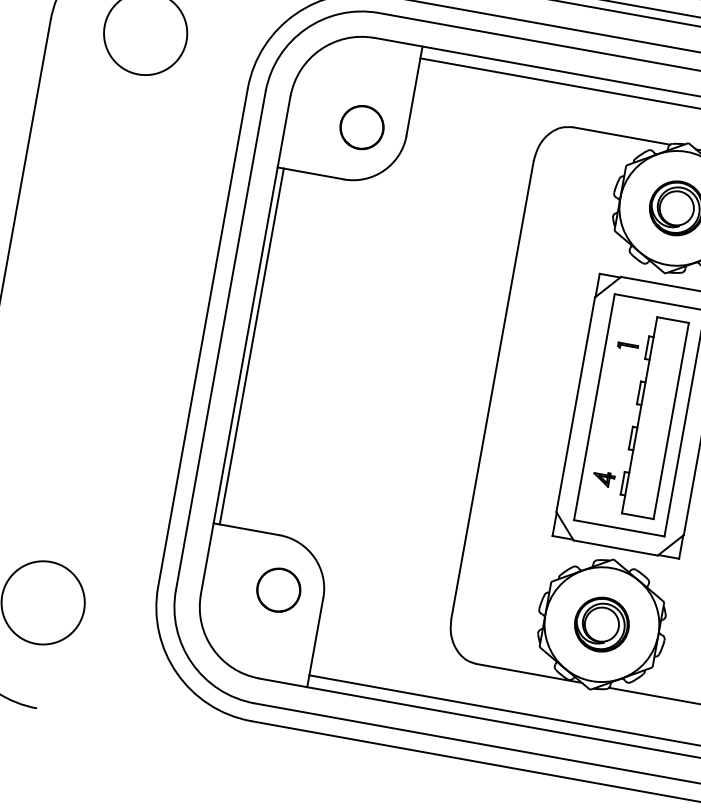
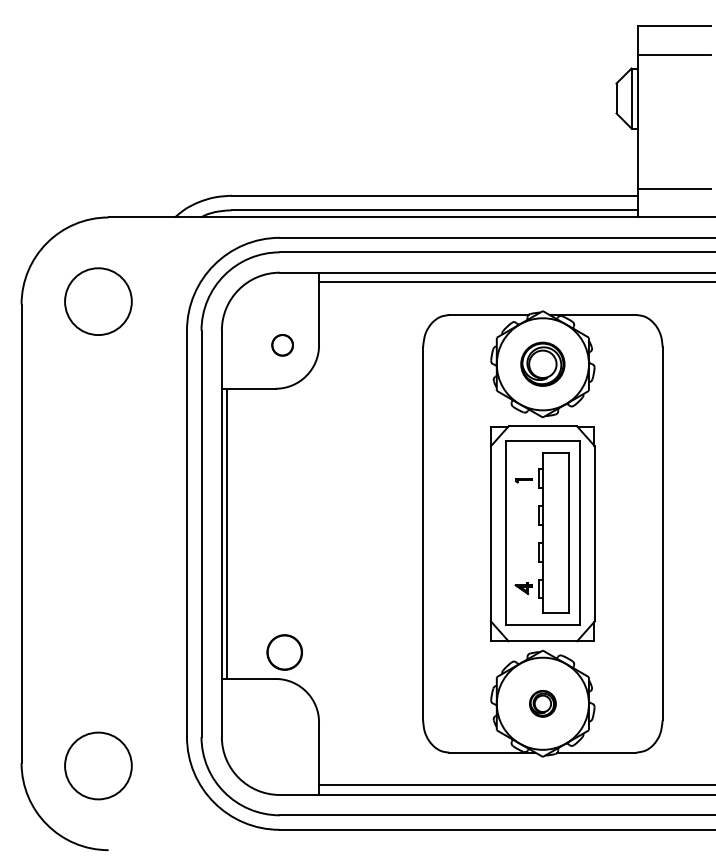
circle: (361, 127) -> (282, 345), size x0.6
circle: (278, 590) -> (284, 652), moved
part: (601, 624) -> (542, 703), size x0.6

